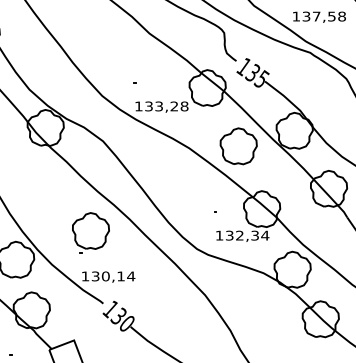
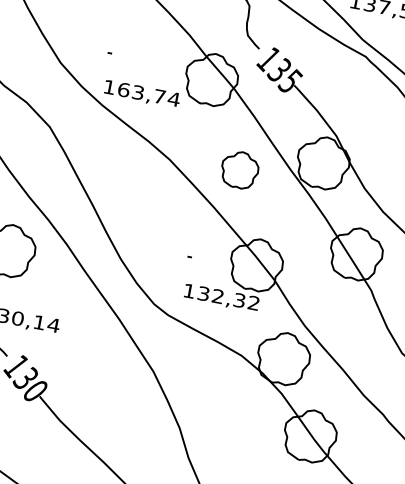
text: (166, 106) -> (148, 94), 133,28 -> 163,74
part: (238, 146) -> (239, 170), size x0.7
text: (265, 235) -> (254, 303), 132,34 -> 132,32

